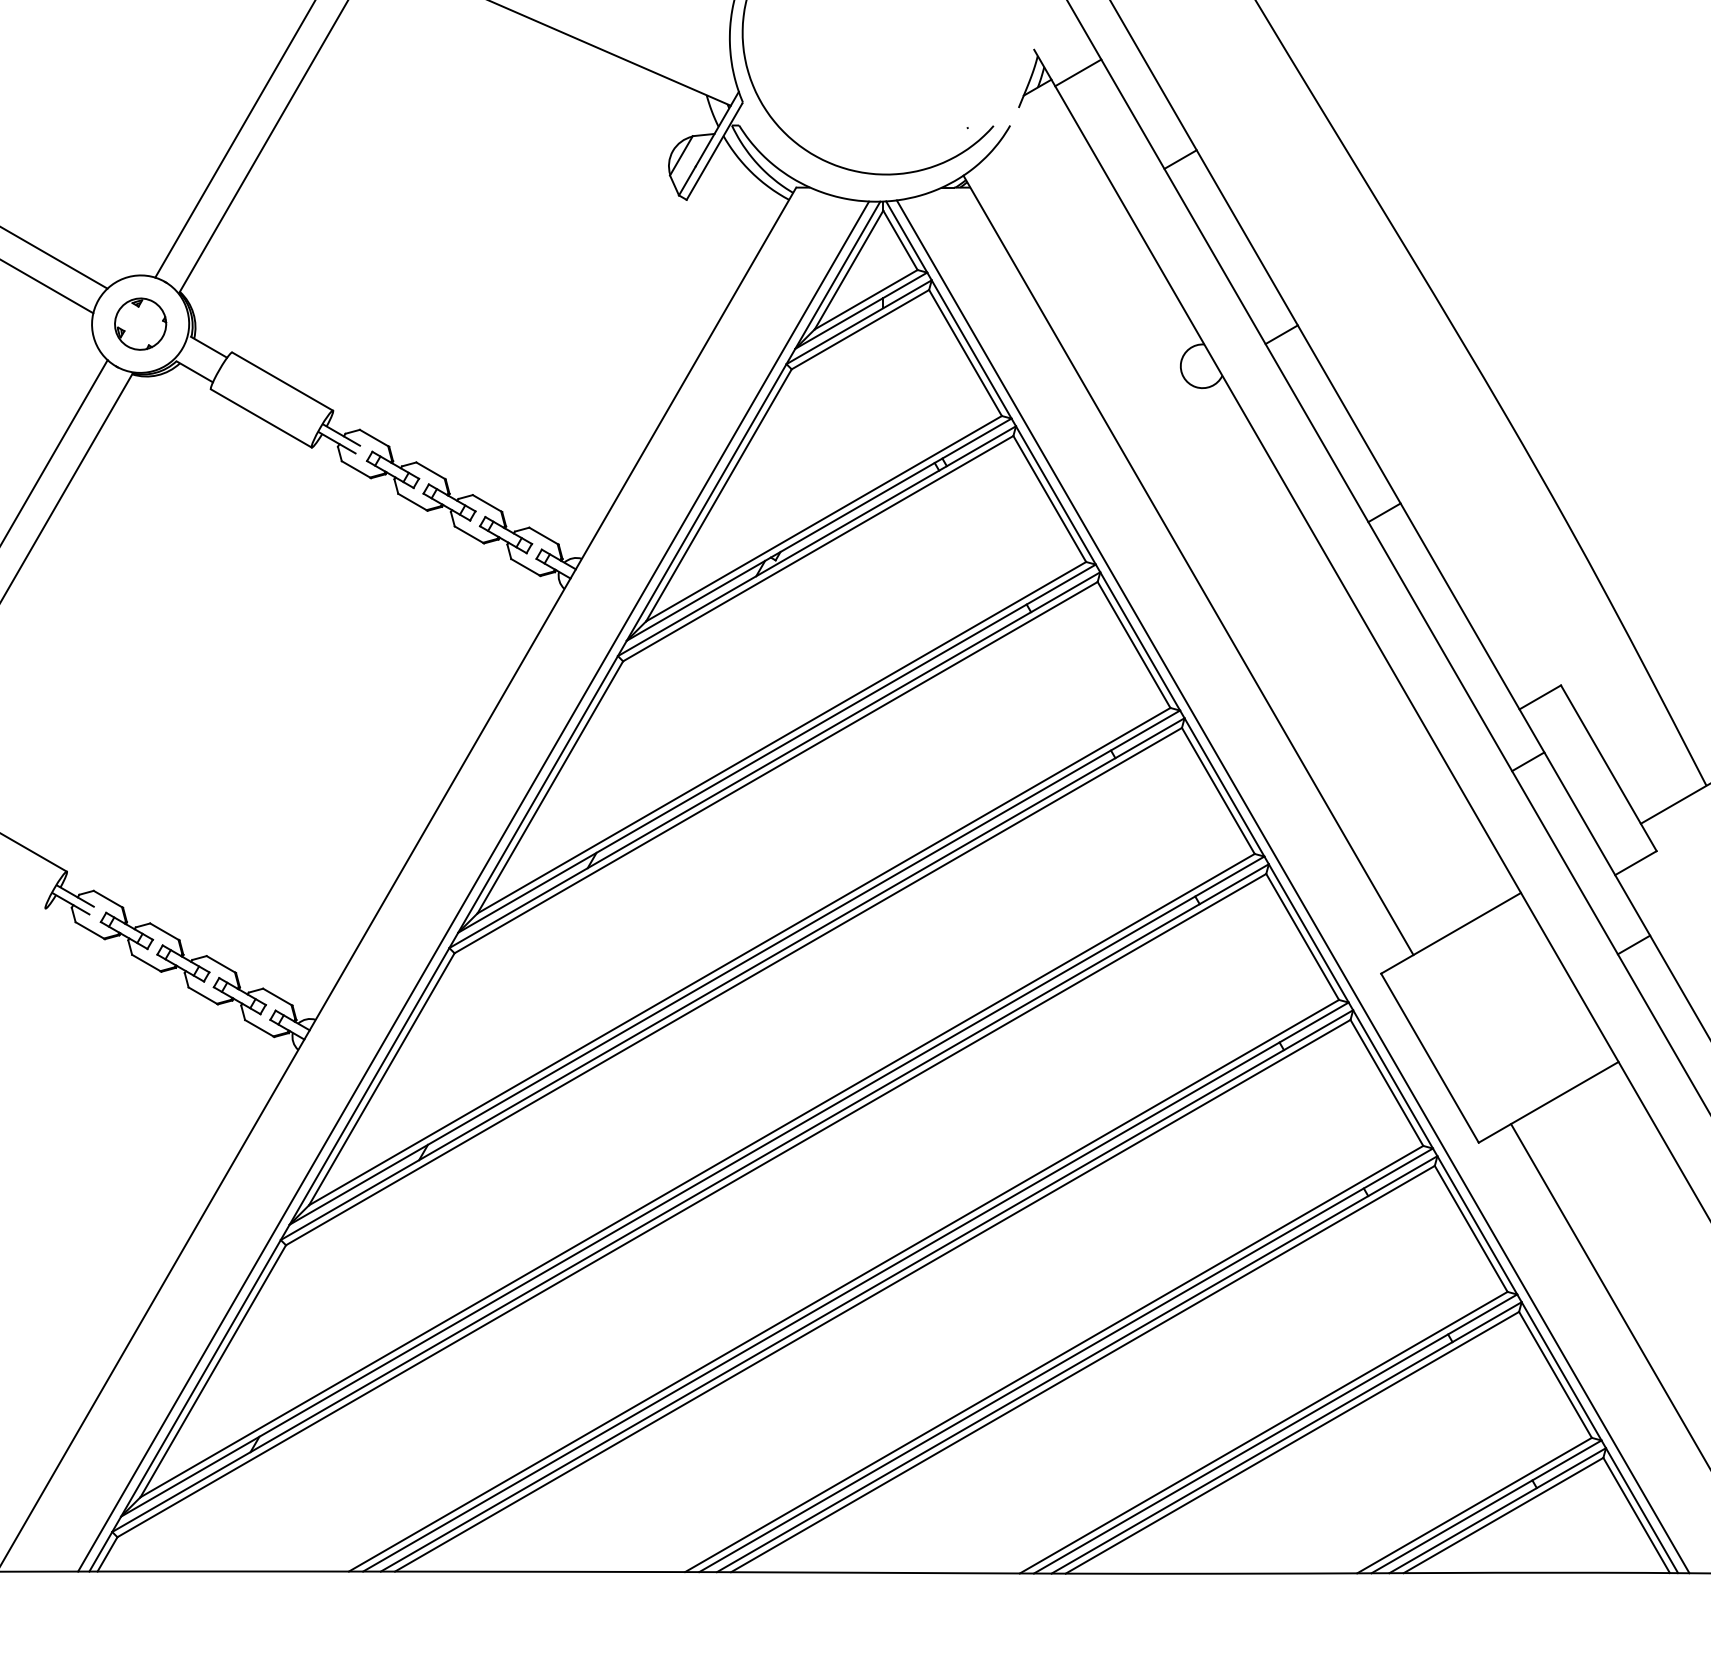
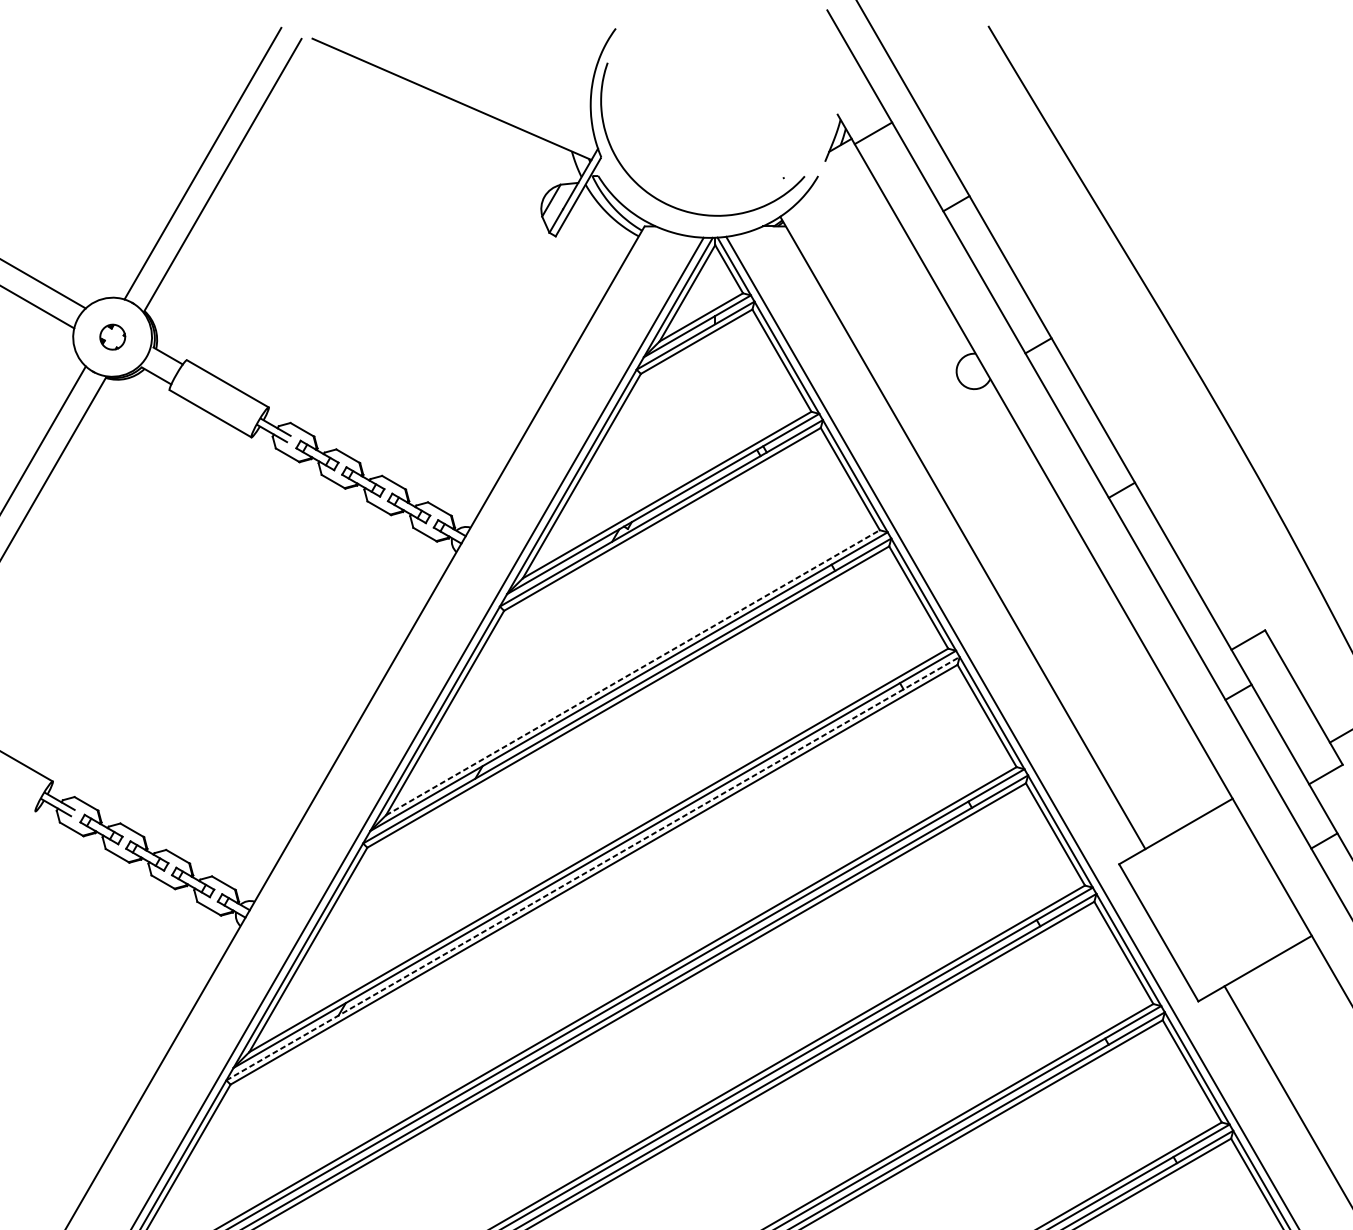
part: (140, 323) -> (112, 336), size x0.6
line: (782, 737) -> (633, 672), solid -> dashed
line: (732, 979) -> (592, 868), solid -> dashed

